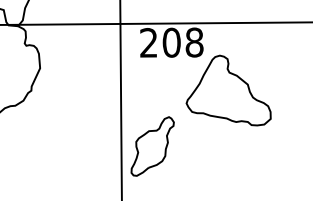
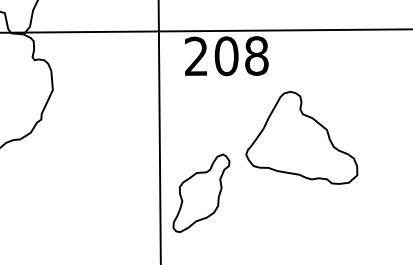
part: (228, 90) -> (301, 137), moved

